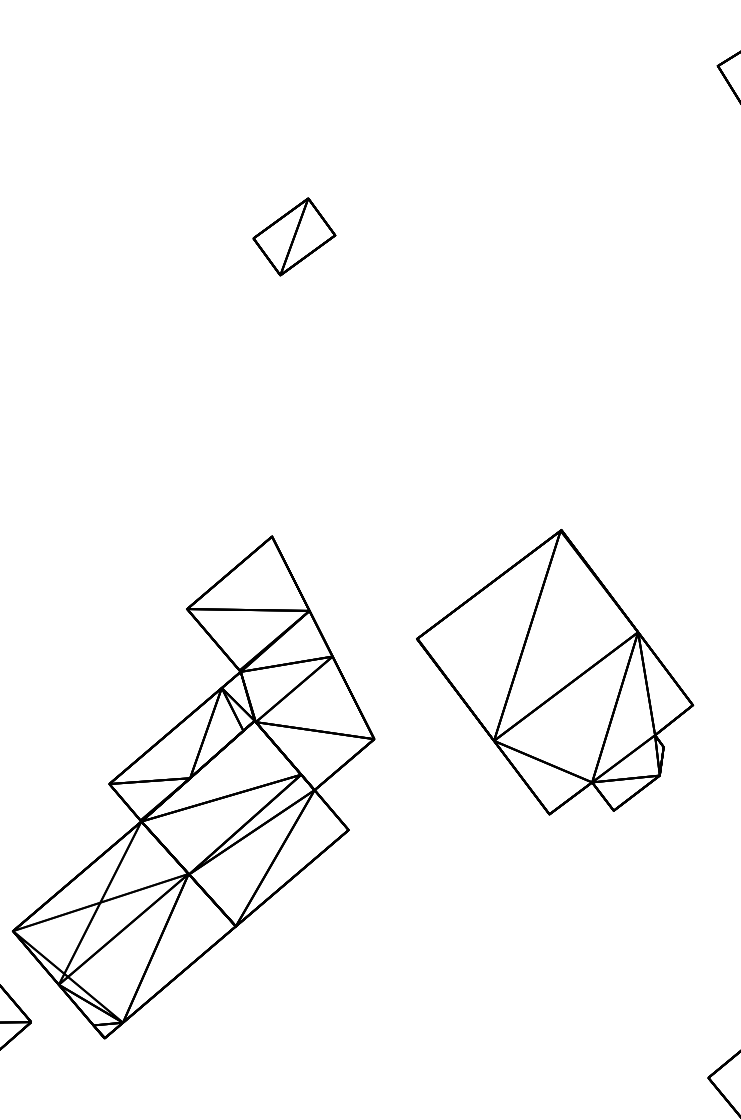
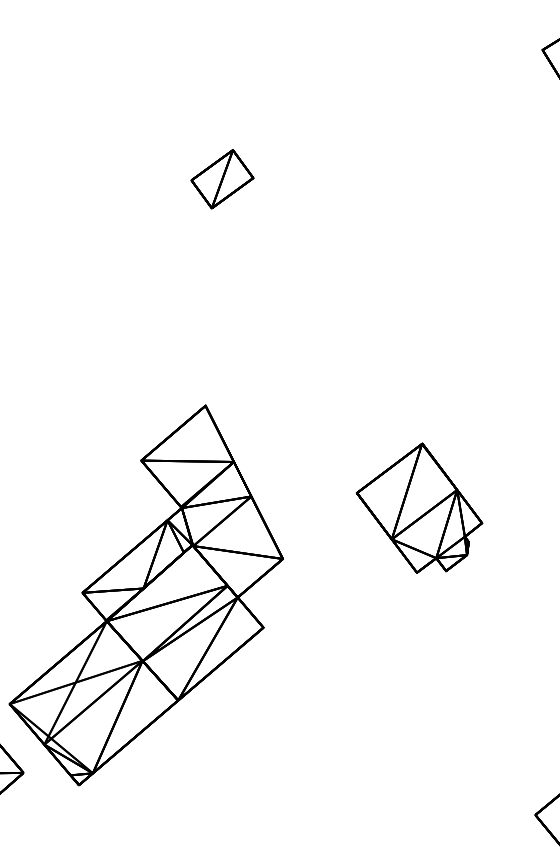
part: (555, 671) -> (419, 507), size x0.6

